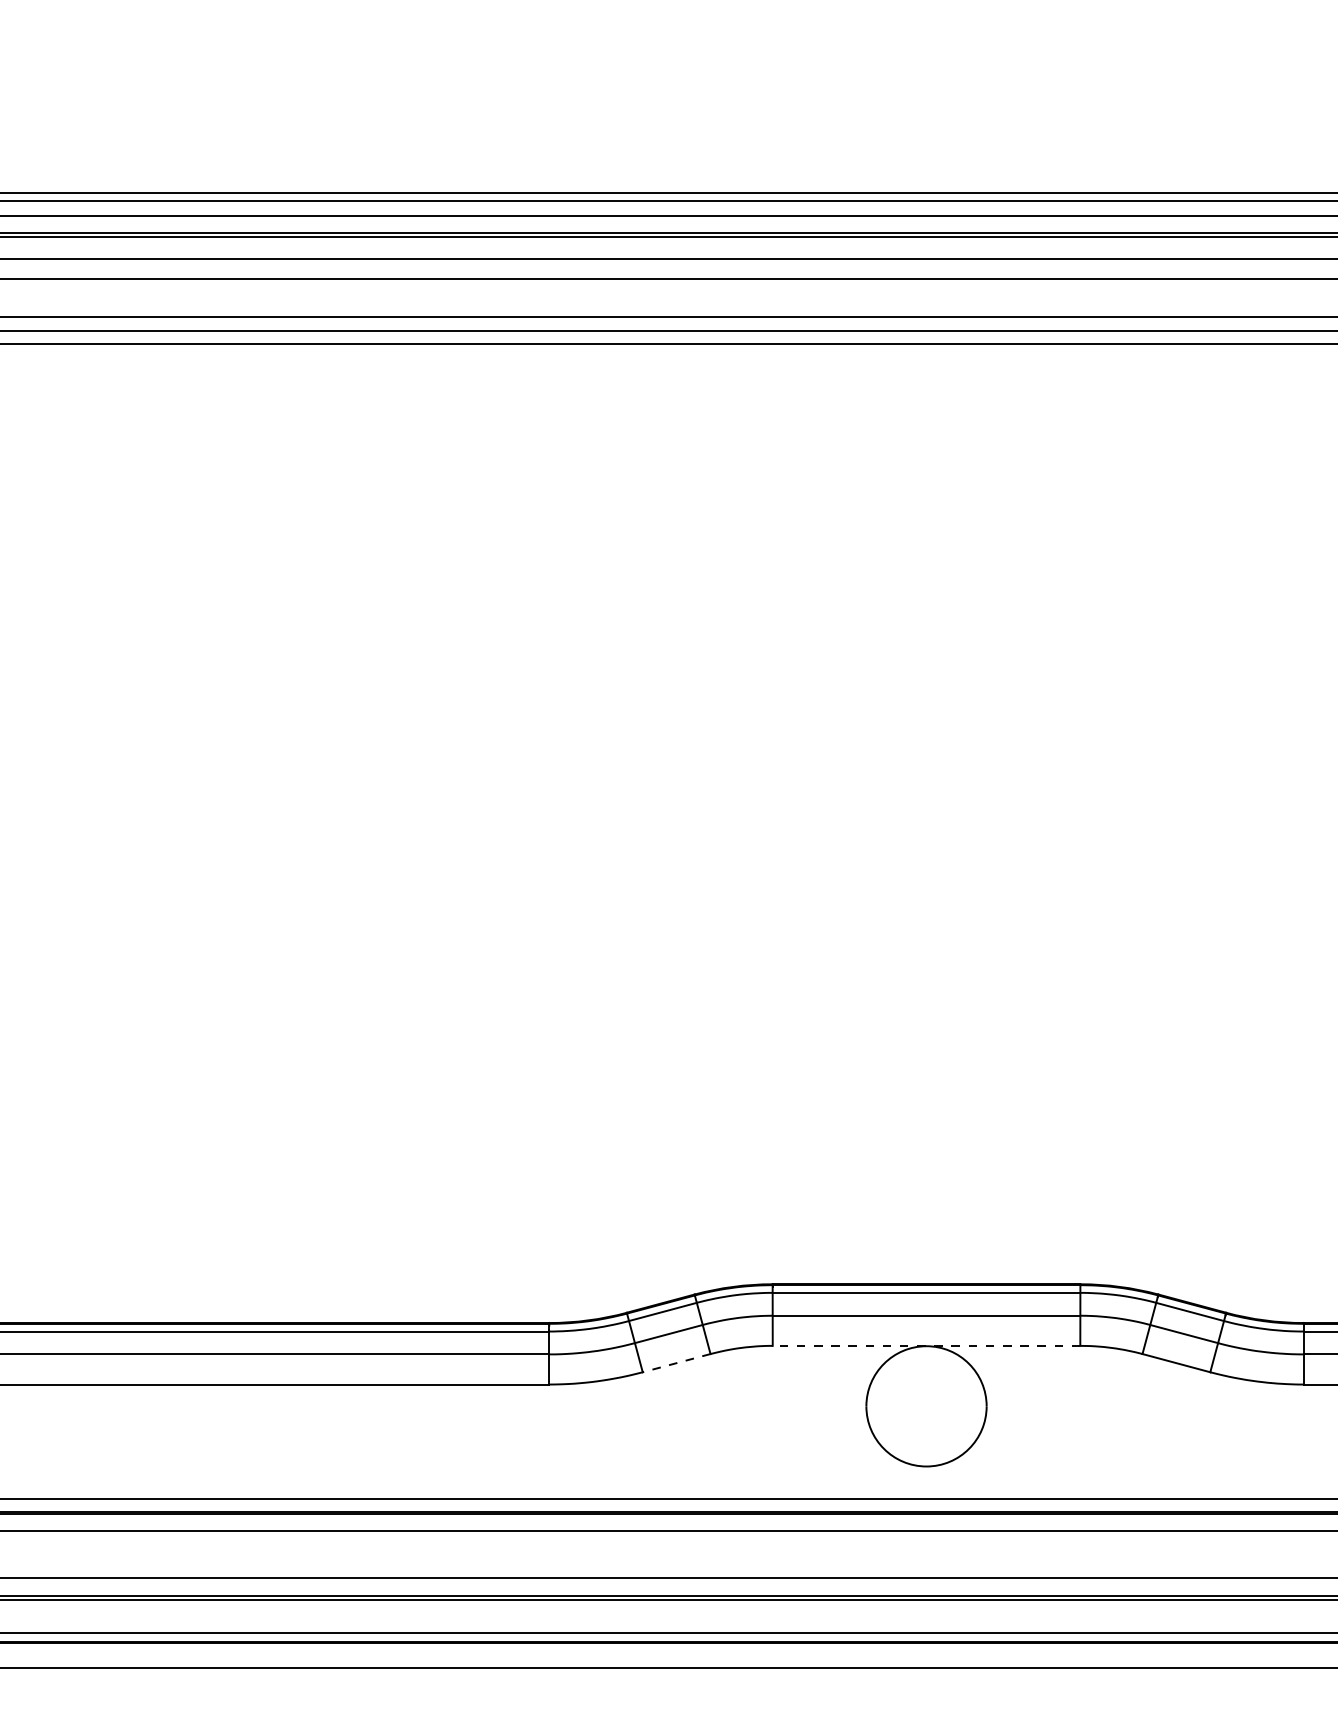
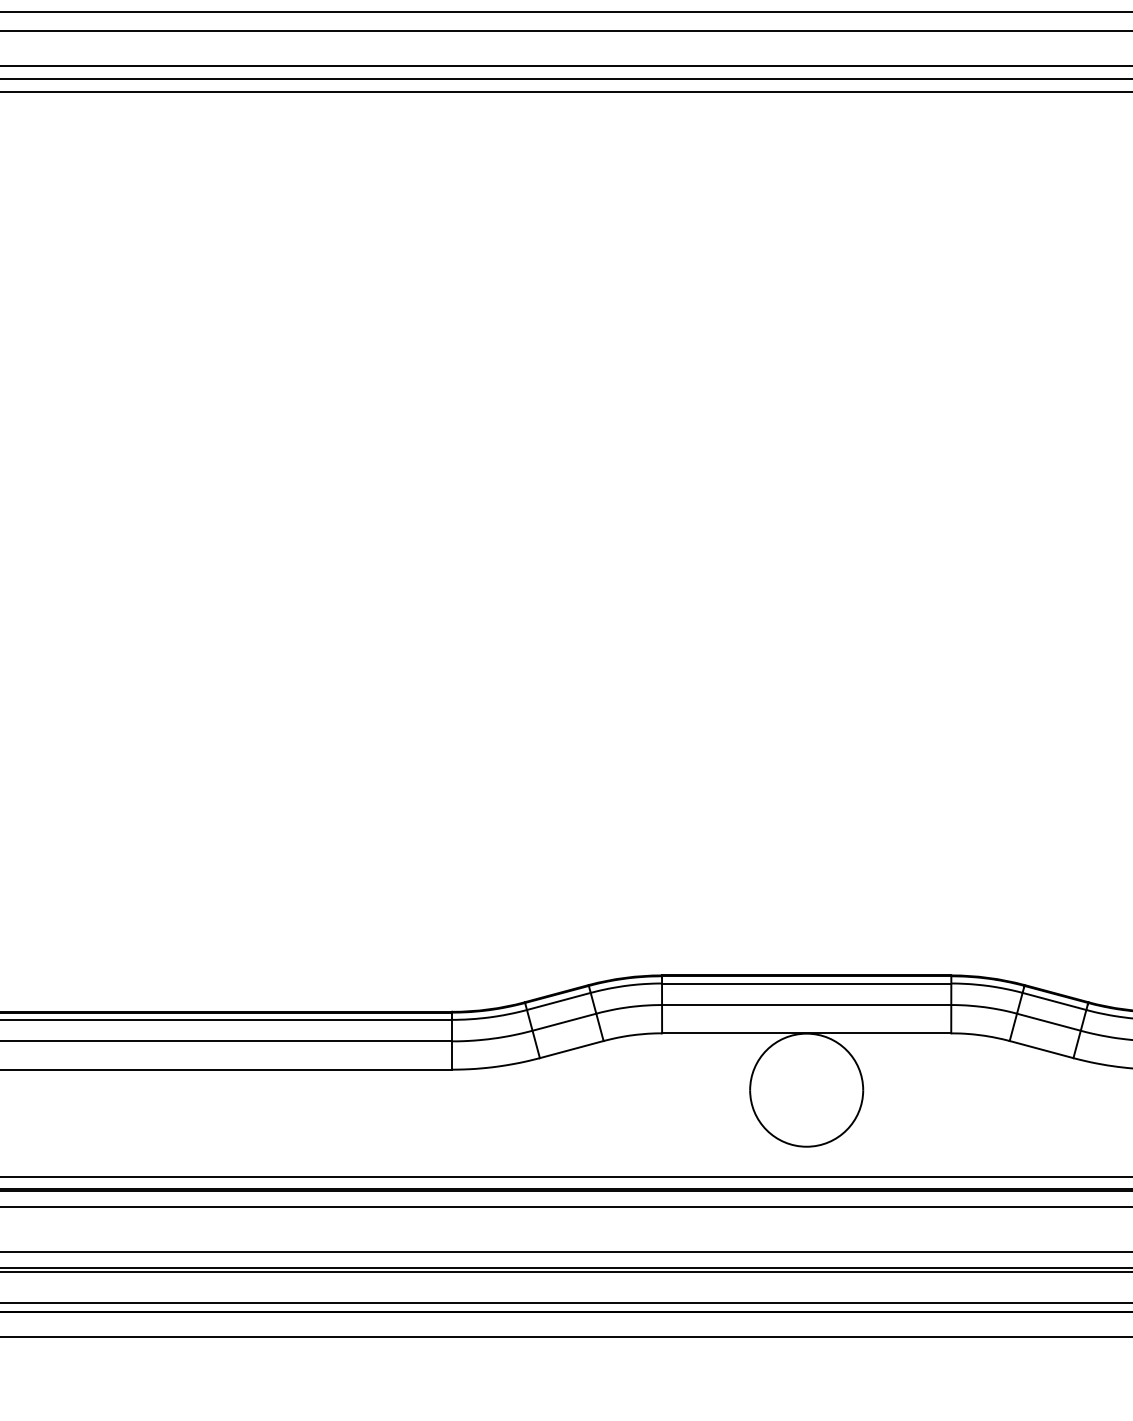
line: (926, 1345) -> (806, 1032), dashed -> solid
line: (676, 1363) -> (571, 1049), dashed -> solid

